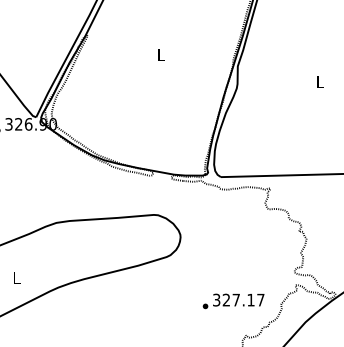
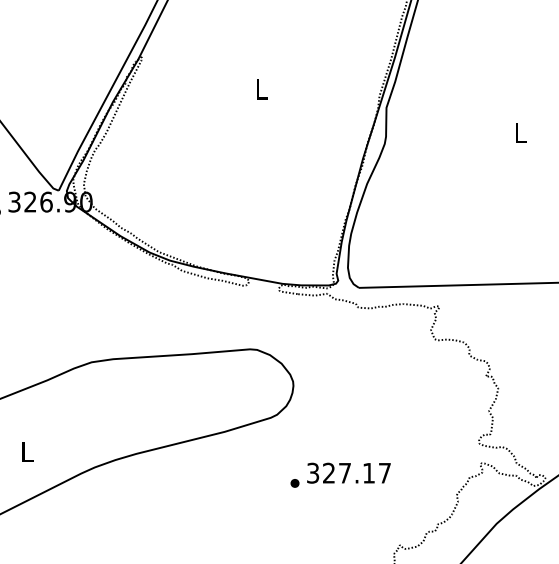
text: (233, 301) -> (340, 475), moved

